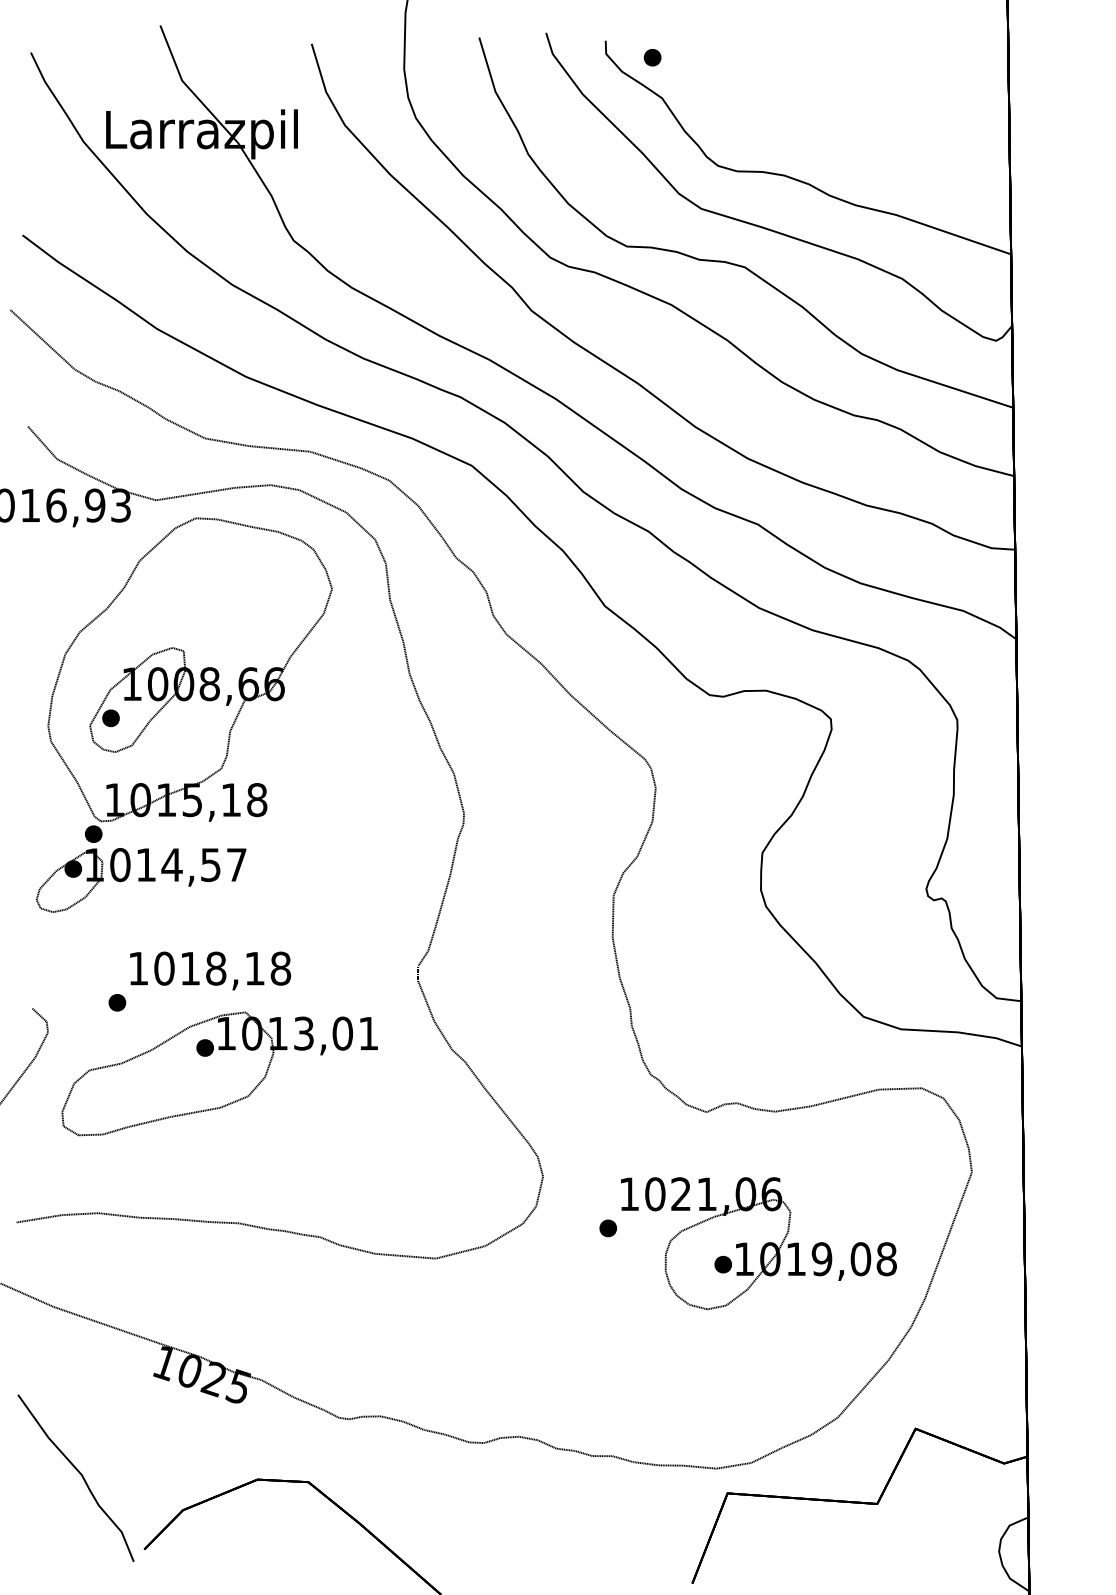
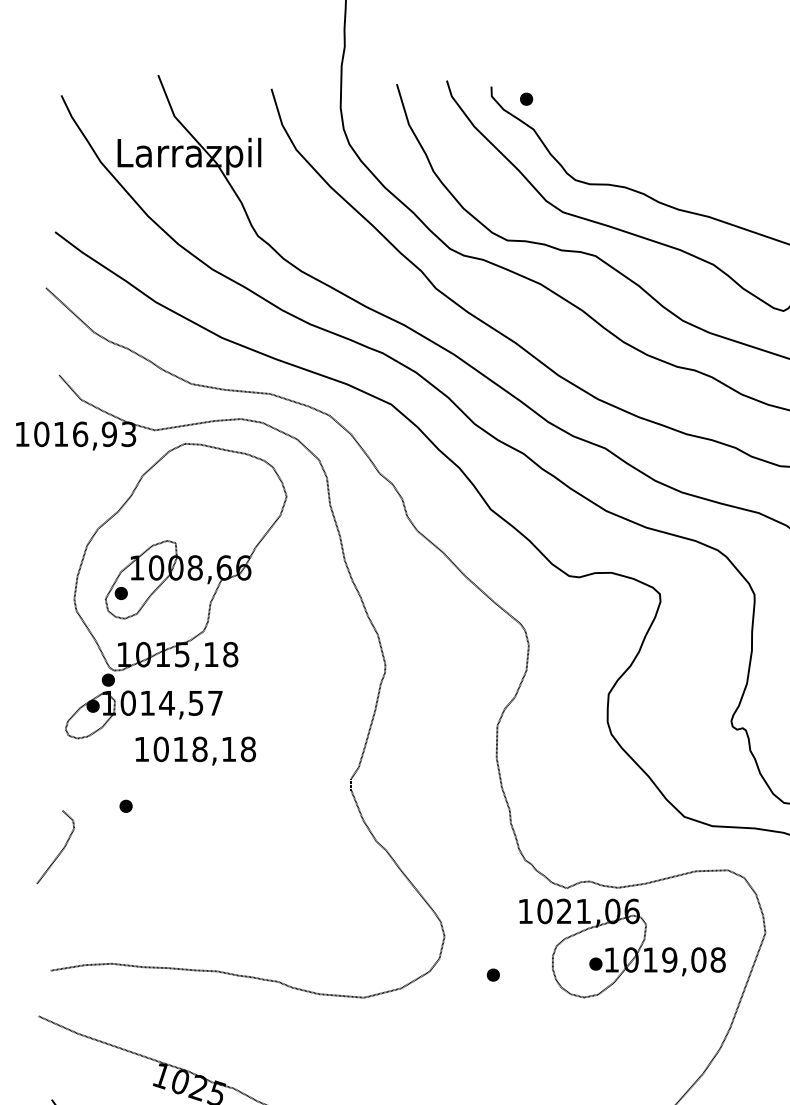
text: (210, 970) -> (195, 750), moved
part: (219, 1073) -> (202, 859), removed
part: (758, 1243) -> (622, 948), moved

